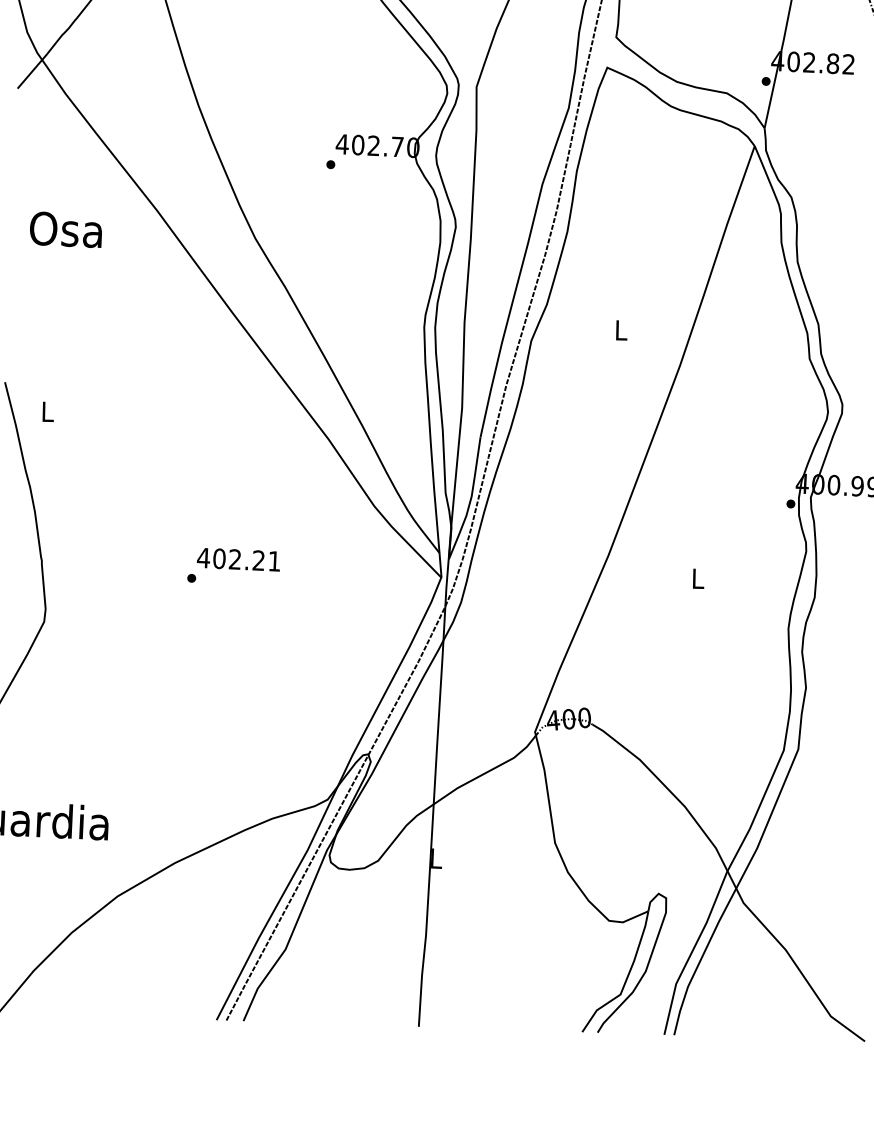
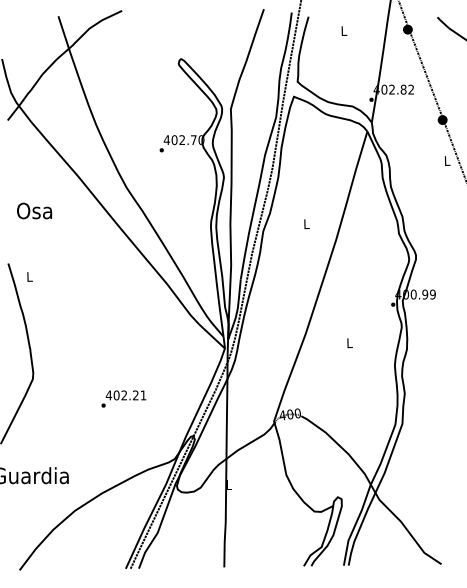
text: (66, 228) -> (34, 210), moved
text: (233, 565) -> (123, 398), moved

